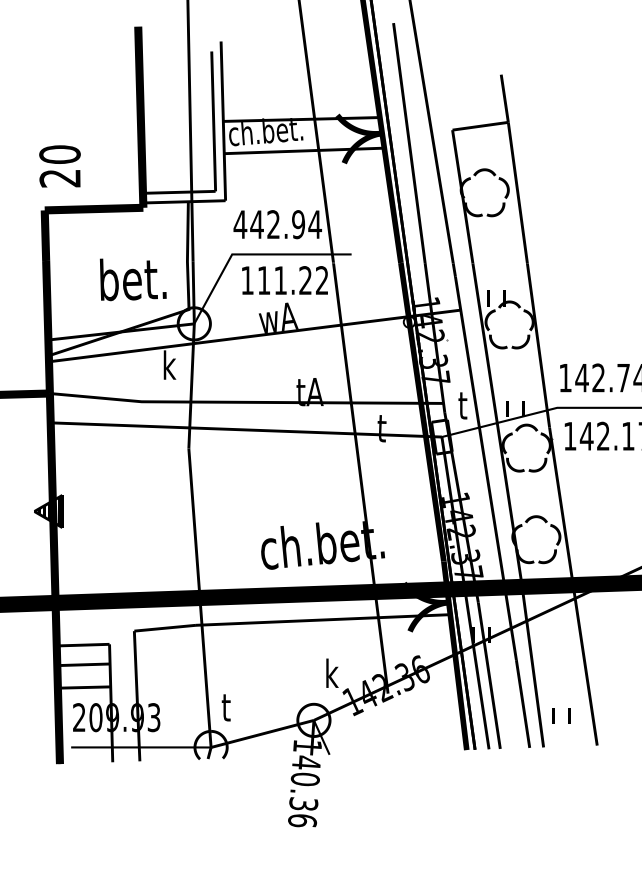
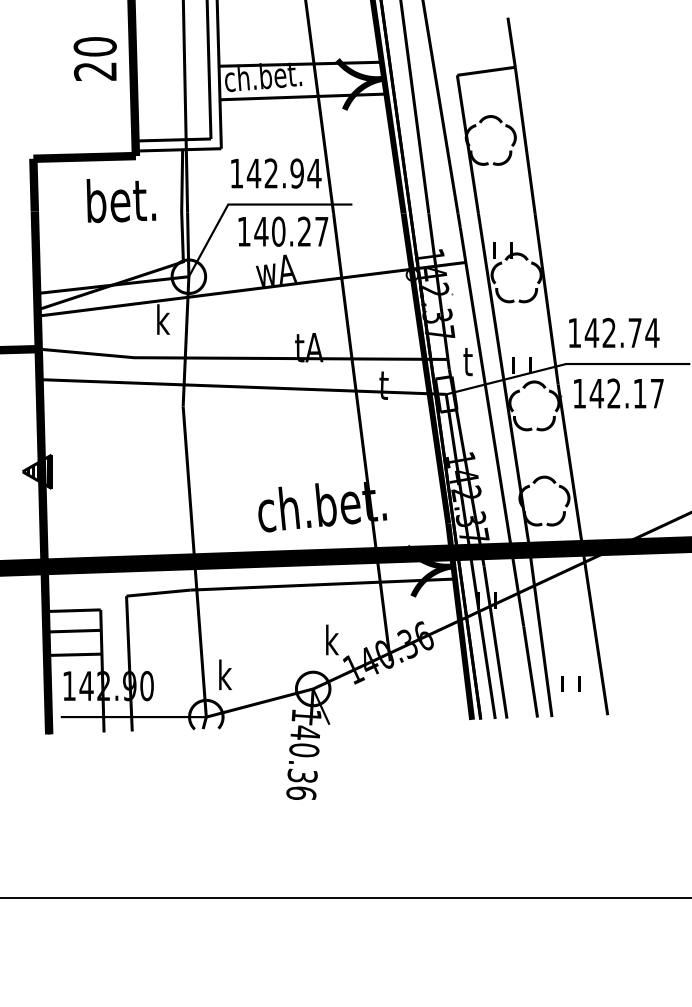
text: (59, 165) -> (94, 58), moved
text: (240, 224) -> (236, 173), 442.94 -> 142.94
text: (133, 280) -> (121, 201), moved
text: (293, 280) -> (291, 231), 111.22 -> 140.27
text: (382, 688) -> (384, 655), 142.36 -> 140.36
text: (228, 706) -> (224, 674), t -> k
text: (116, 718) -> (107, 686), 209.93 -> 142.90

